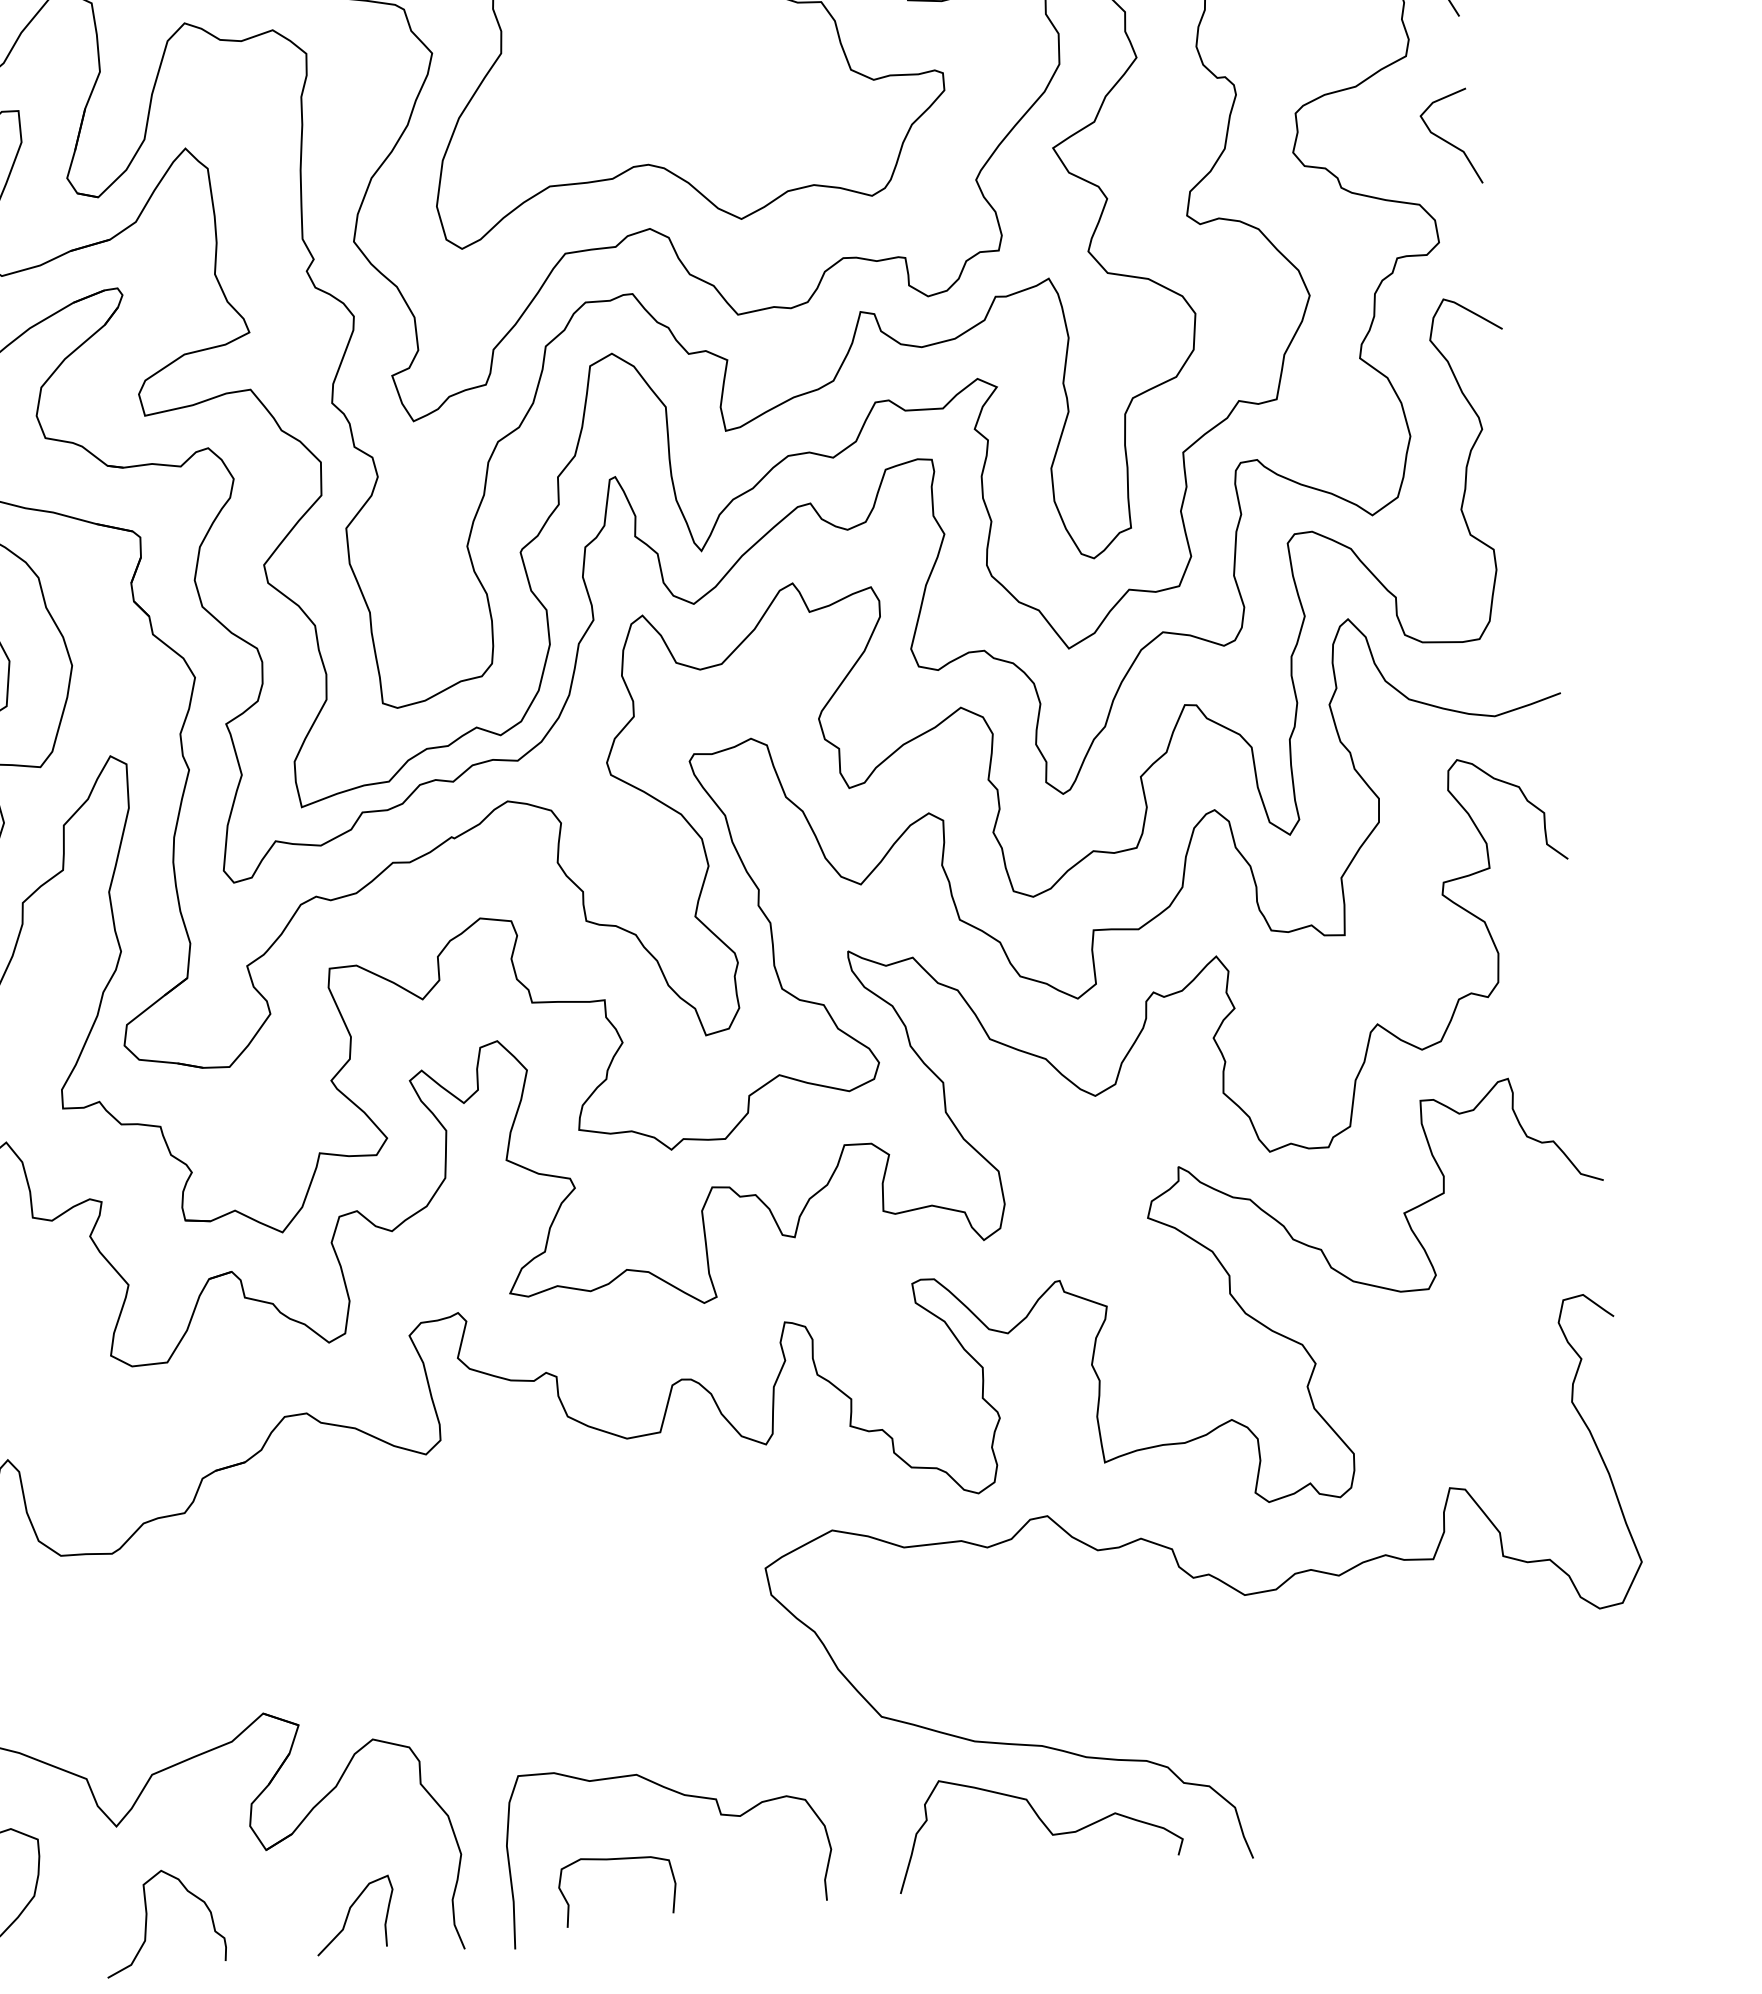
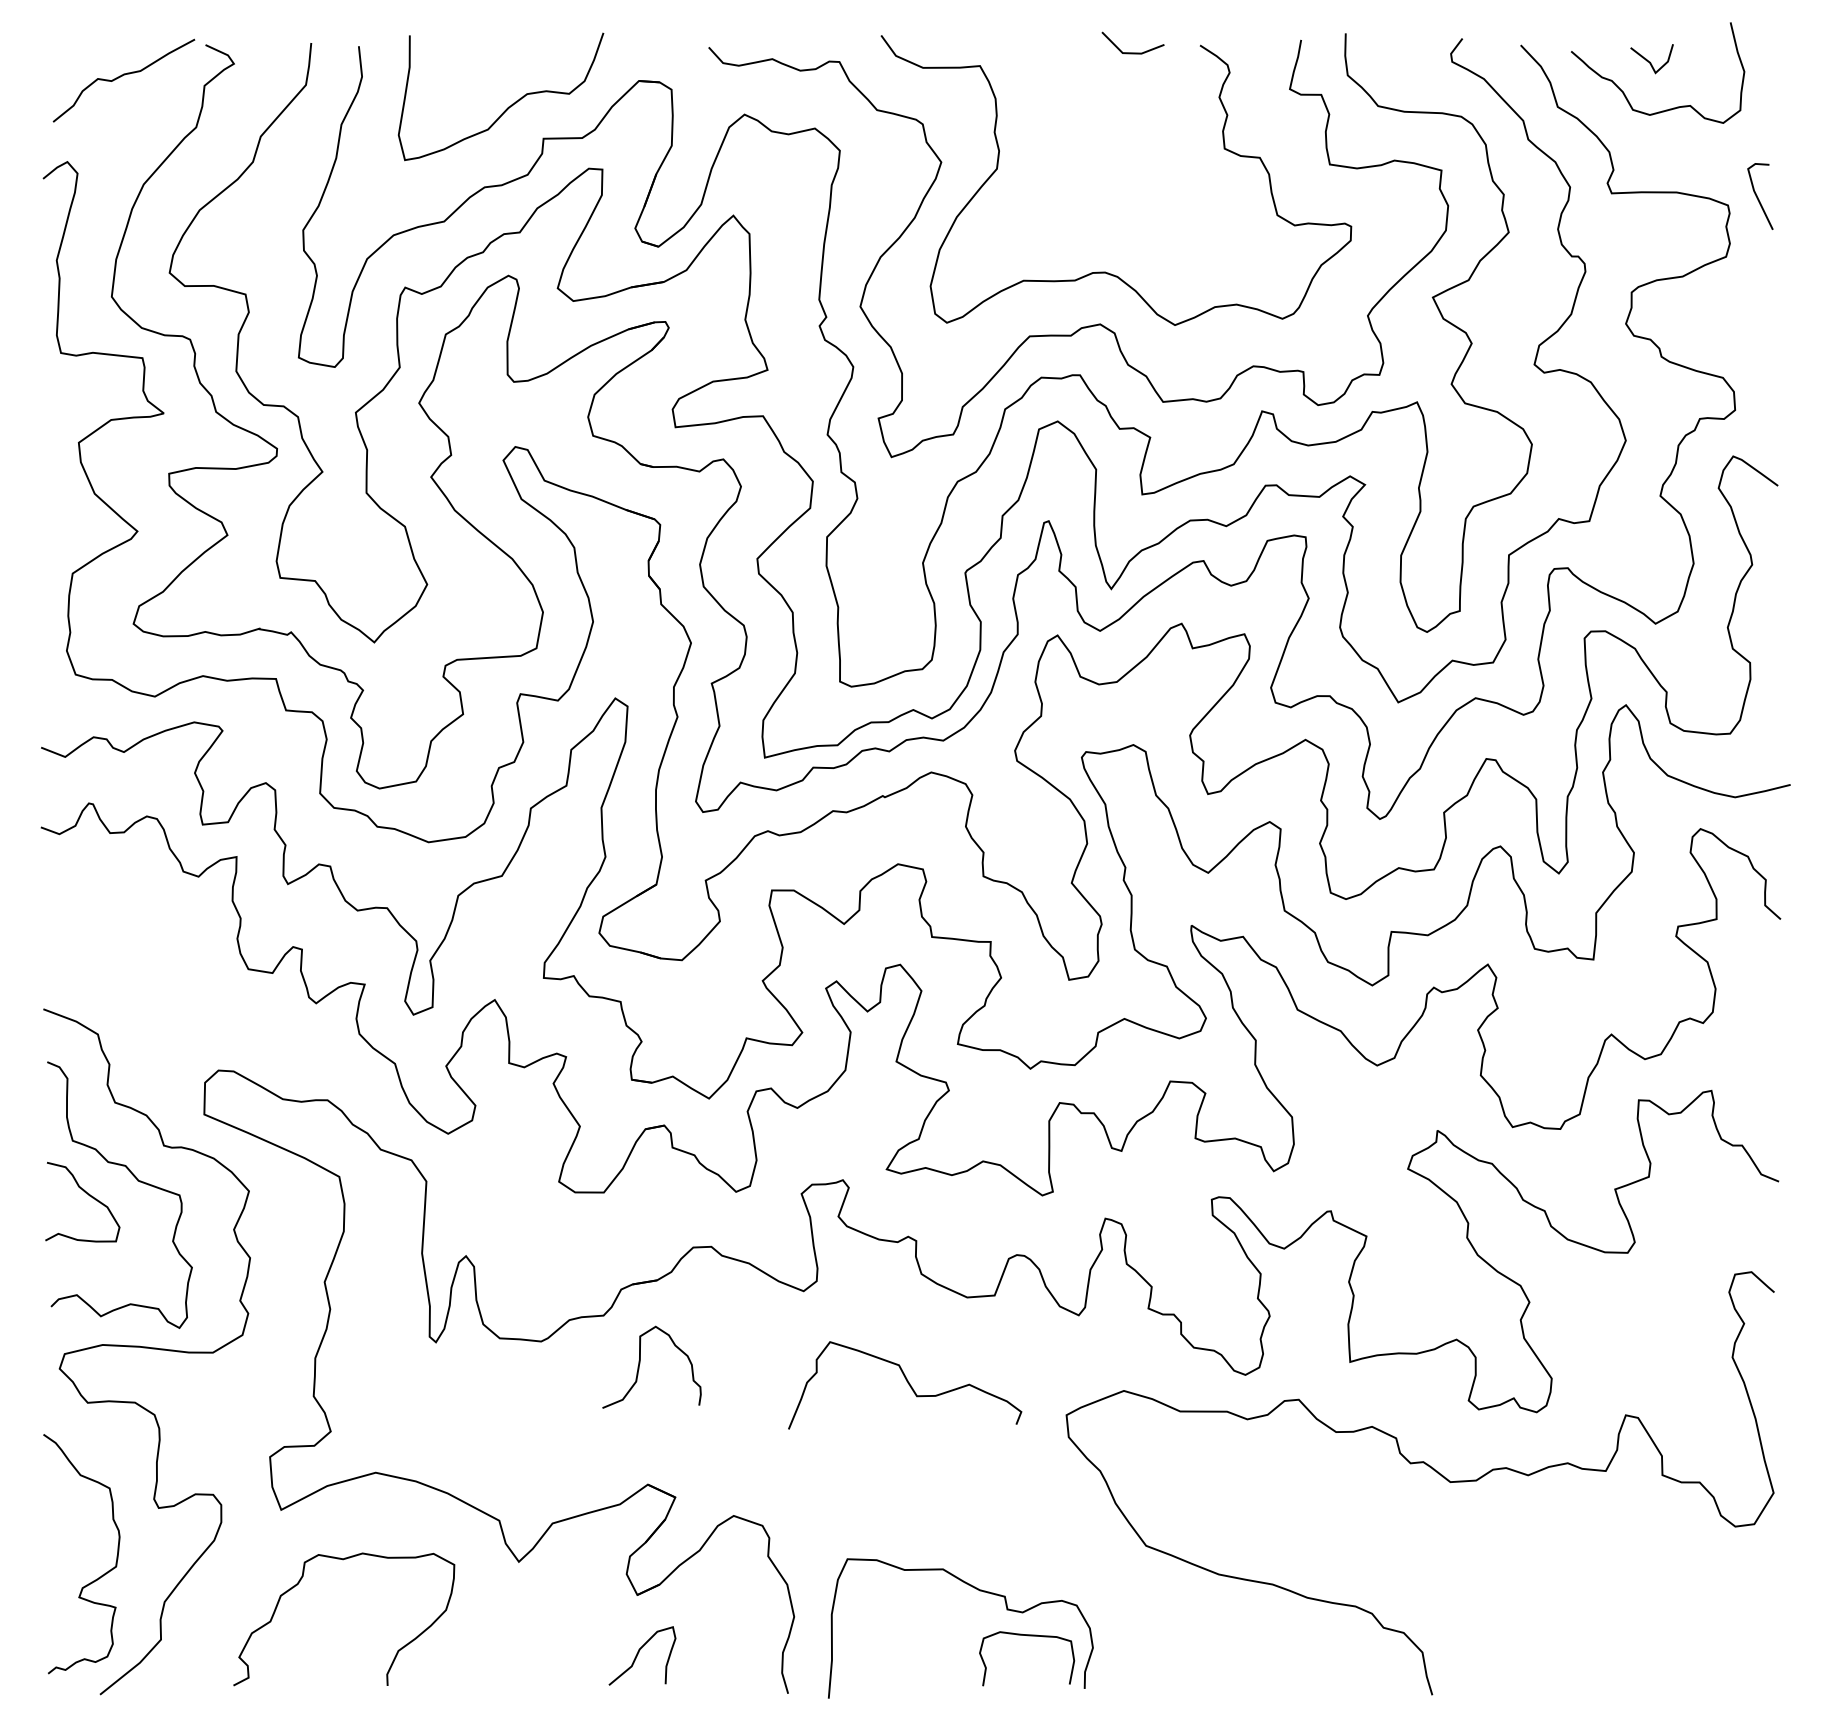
curve: (1447, 140) -> (1751, 328), removed
curve: (1039, 1820) -> (907, 1383), moved
curve: (614, 1860) -> (1027, 1636), moved
curve: (349, 1914) -> (638, 1654), moved
curve: (147, 1917) -> (640, 1363), moved

